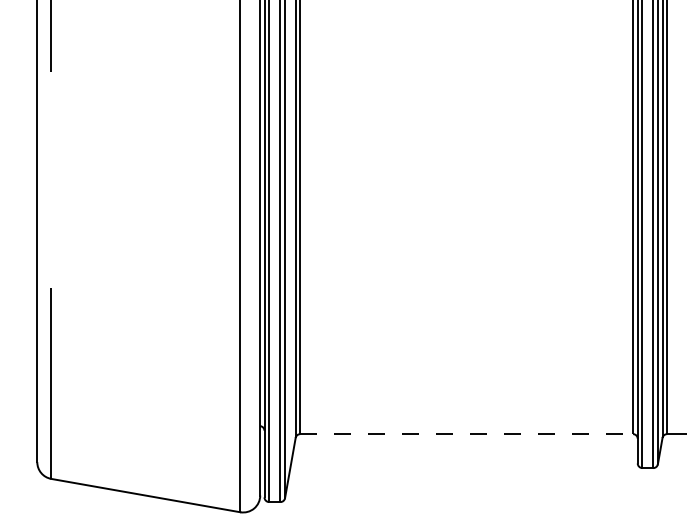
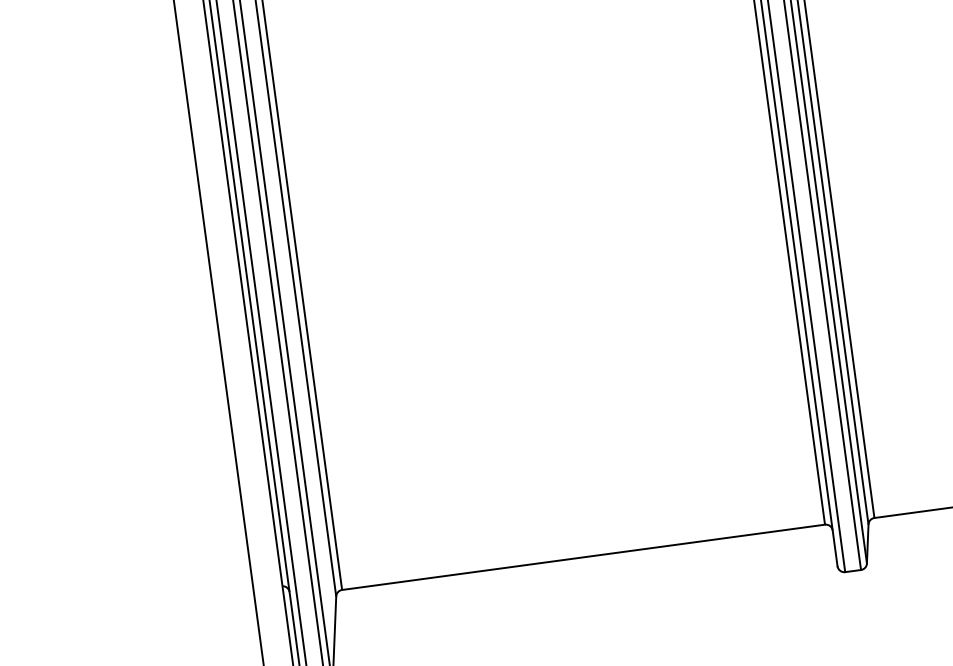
line: (467, 434) -> (584, 557), dashed -> solid

